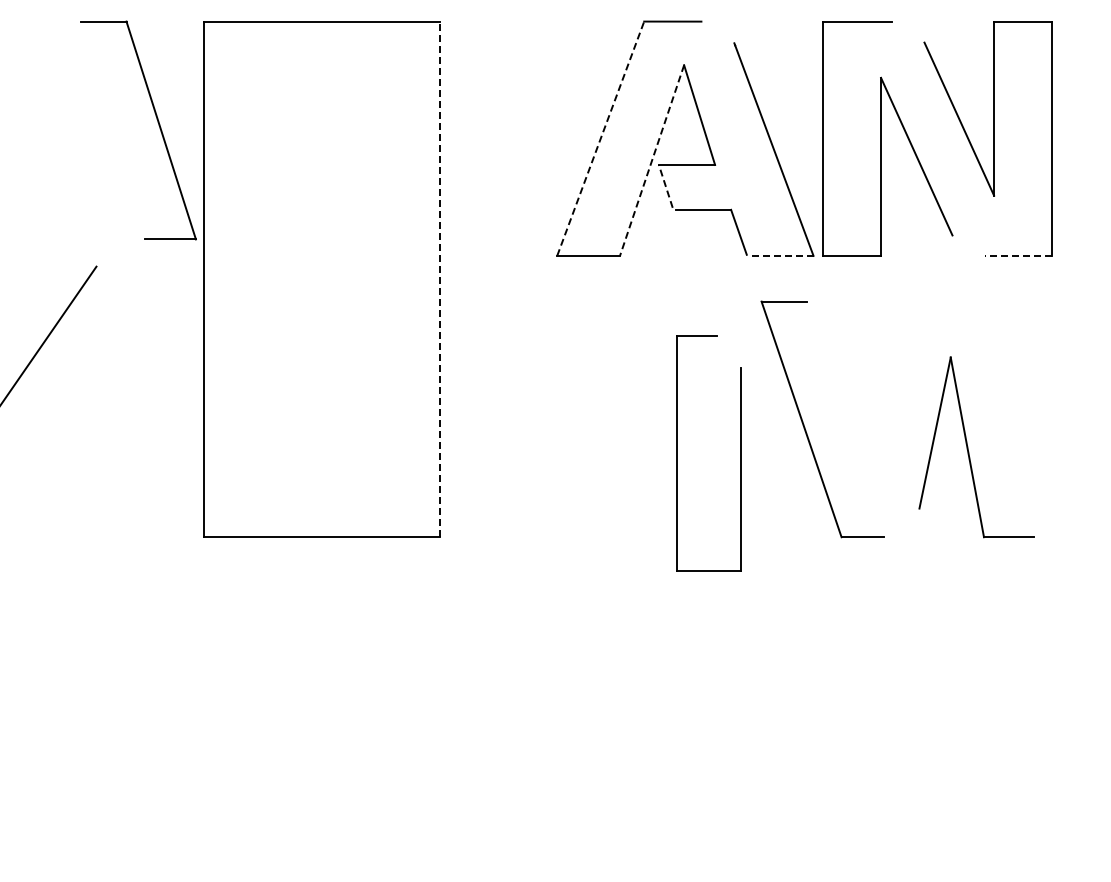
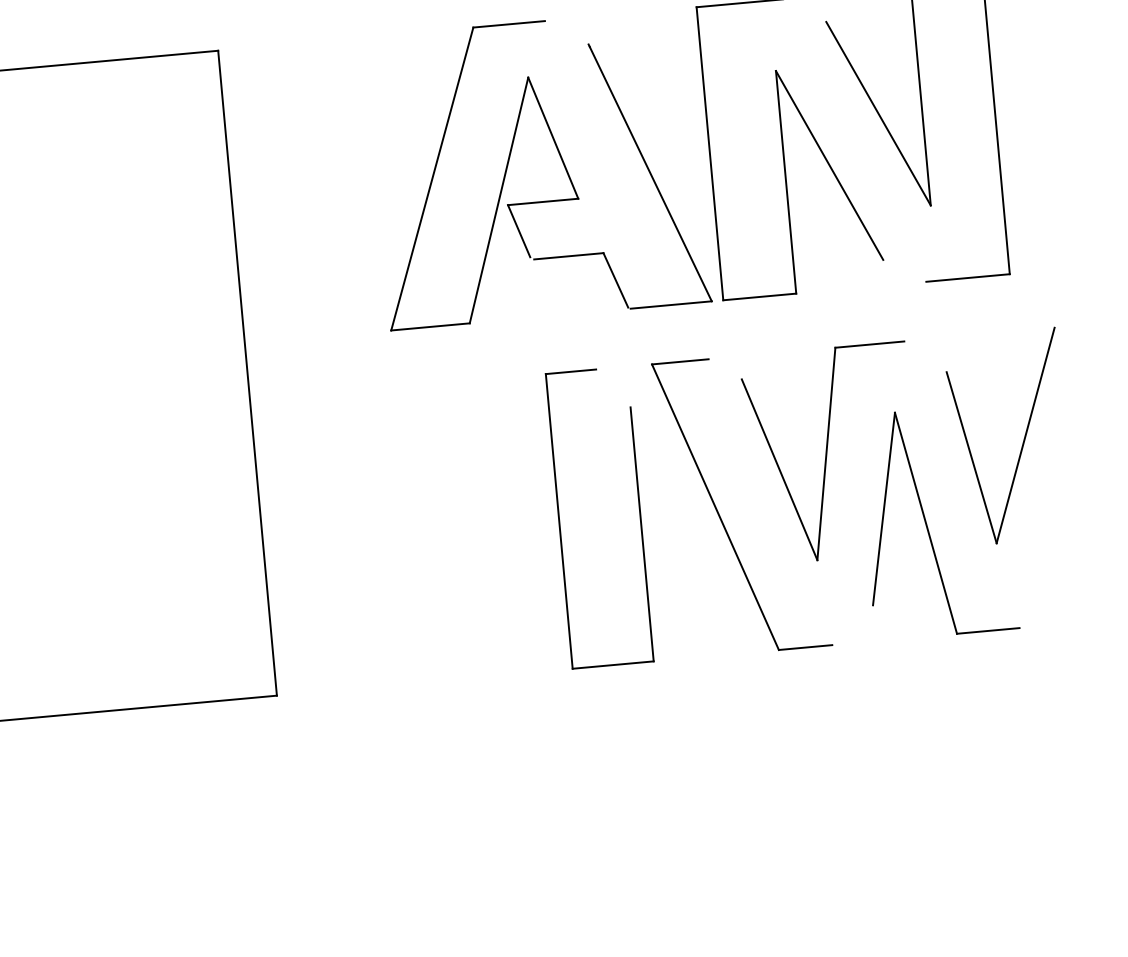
line: (600, 138) -> (432, 178), dashed -> solid
line: (652, 160) -> (499, 200), dashed -> solid
line: (665, 186) -> (518, 231), dashed -> solid
line: (780, 255) -> (670, 304), dashed -> solid
line: (1017, 255) -> (966, 277), dashed -> solid
line: (440, 279) -> (247, 373), dashed -> solid
part: (896, 384) -> (830, 452), added
part: (1050, 387) -> (1023, 438), added
part: (677, 453) -> (560, 521), moved

